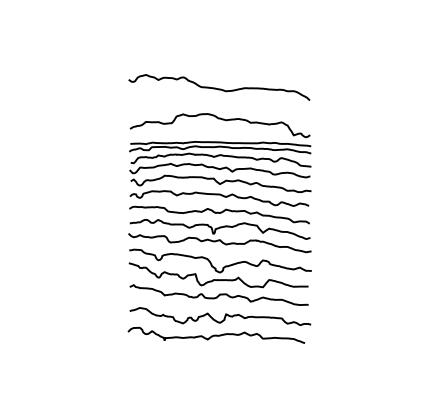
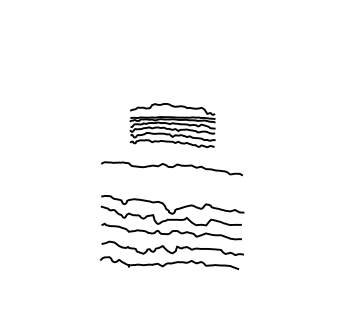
curve: (219, 88) -> (172, 69), removed
part: (220, 159) -> (172, 125), size x0.6
part: (219, 236) -> (172, 185), removed

